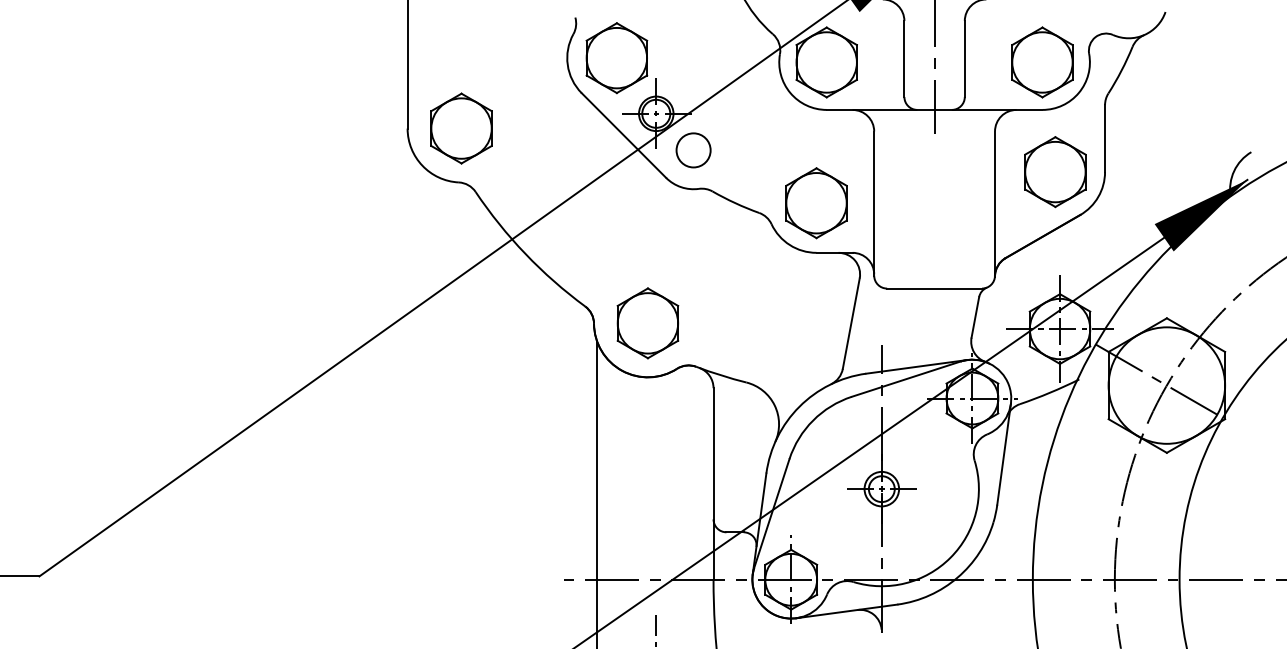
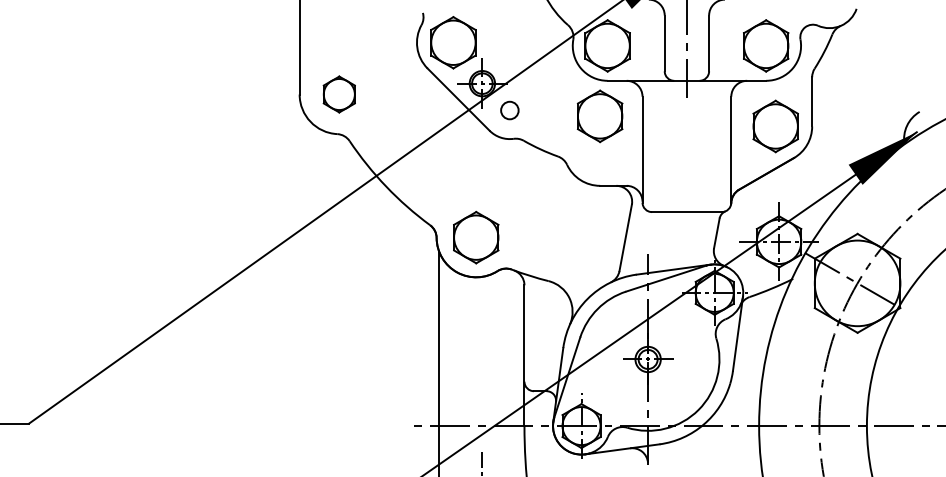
part: (461, 128) -> (339, 94), size x0.7
circle: (693, 150) -> (509, 110), size x0.7
part: (815, 203) -> (599, 116), moved

